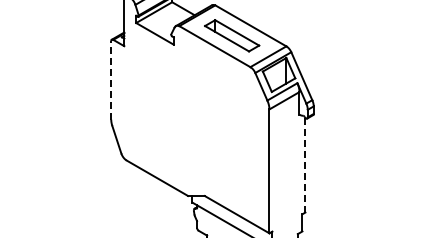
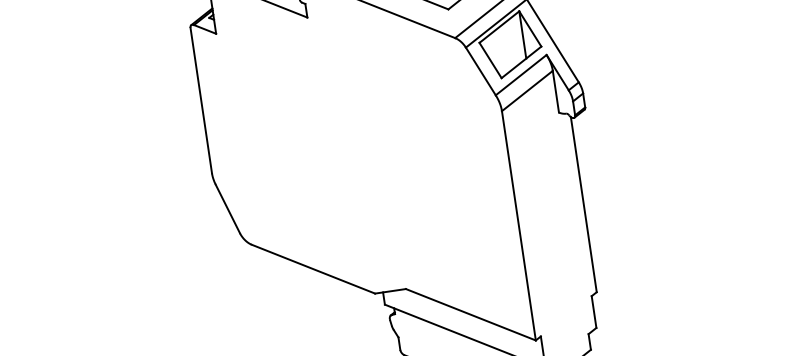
line: (111, 79) -> (201, 98), dashed -> solid
line: (305, 165) -> (584, 205), dashed -> solid

